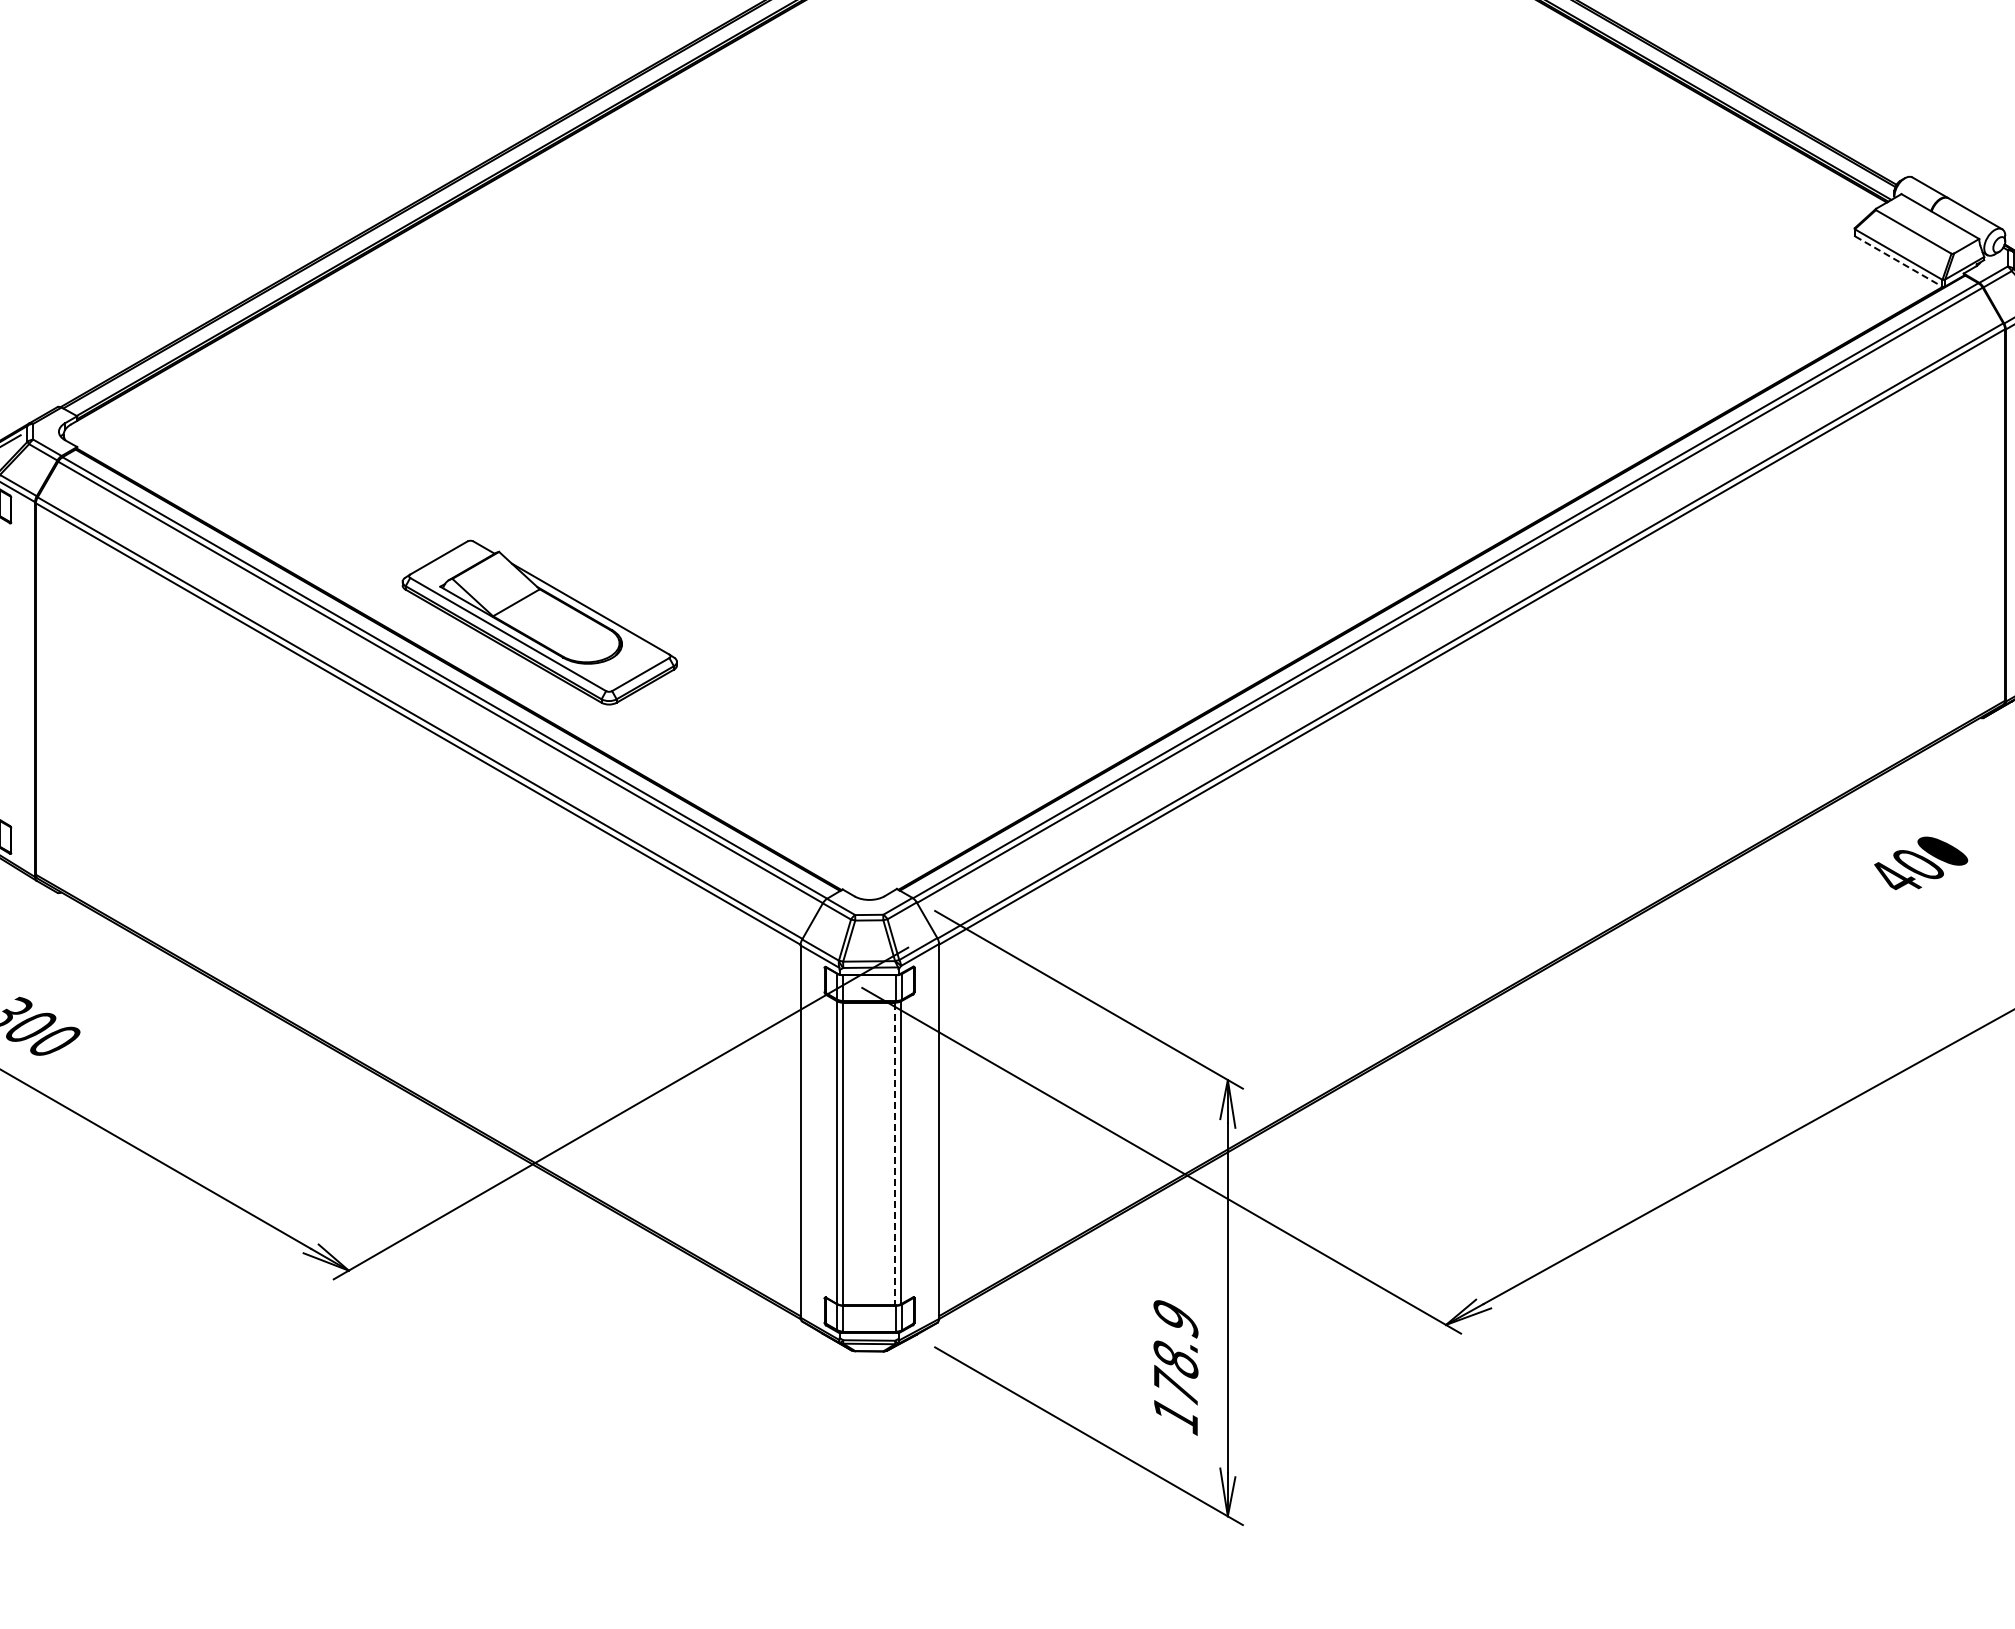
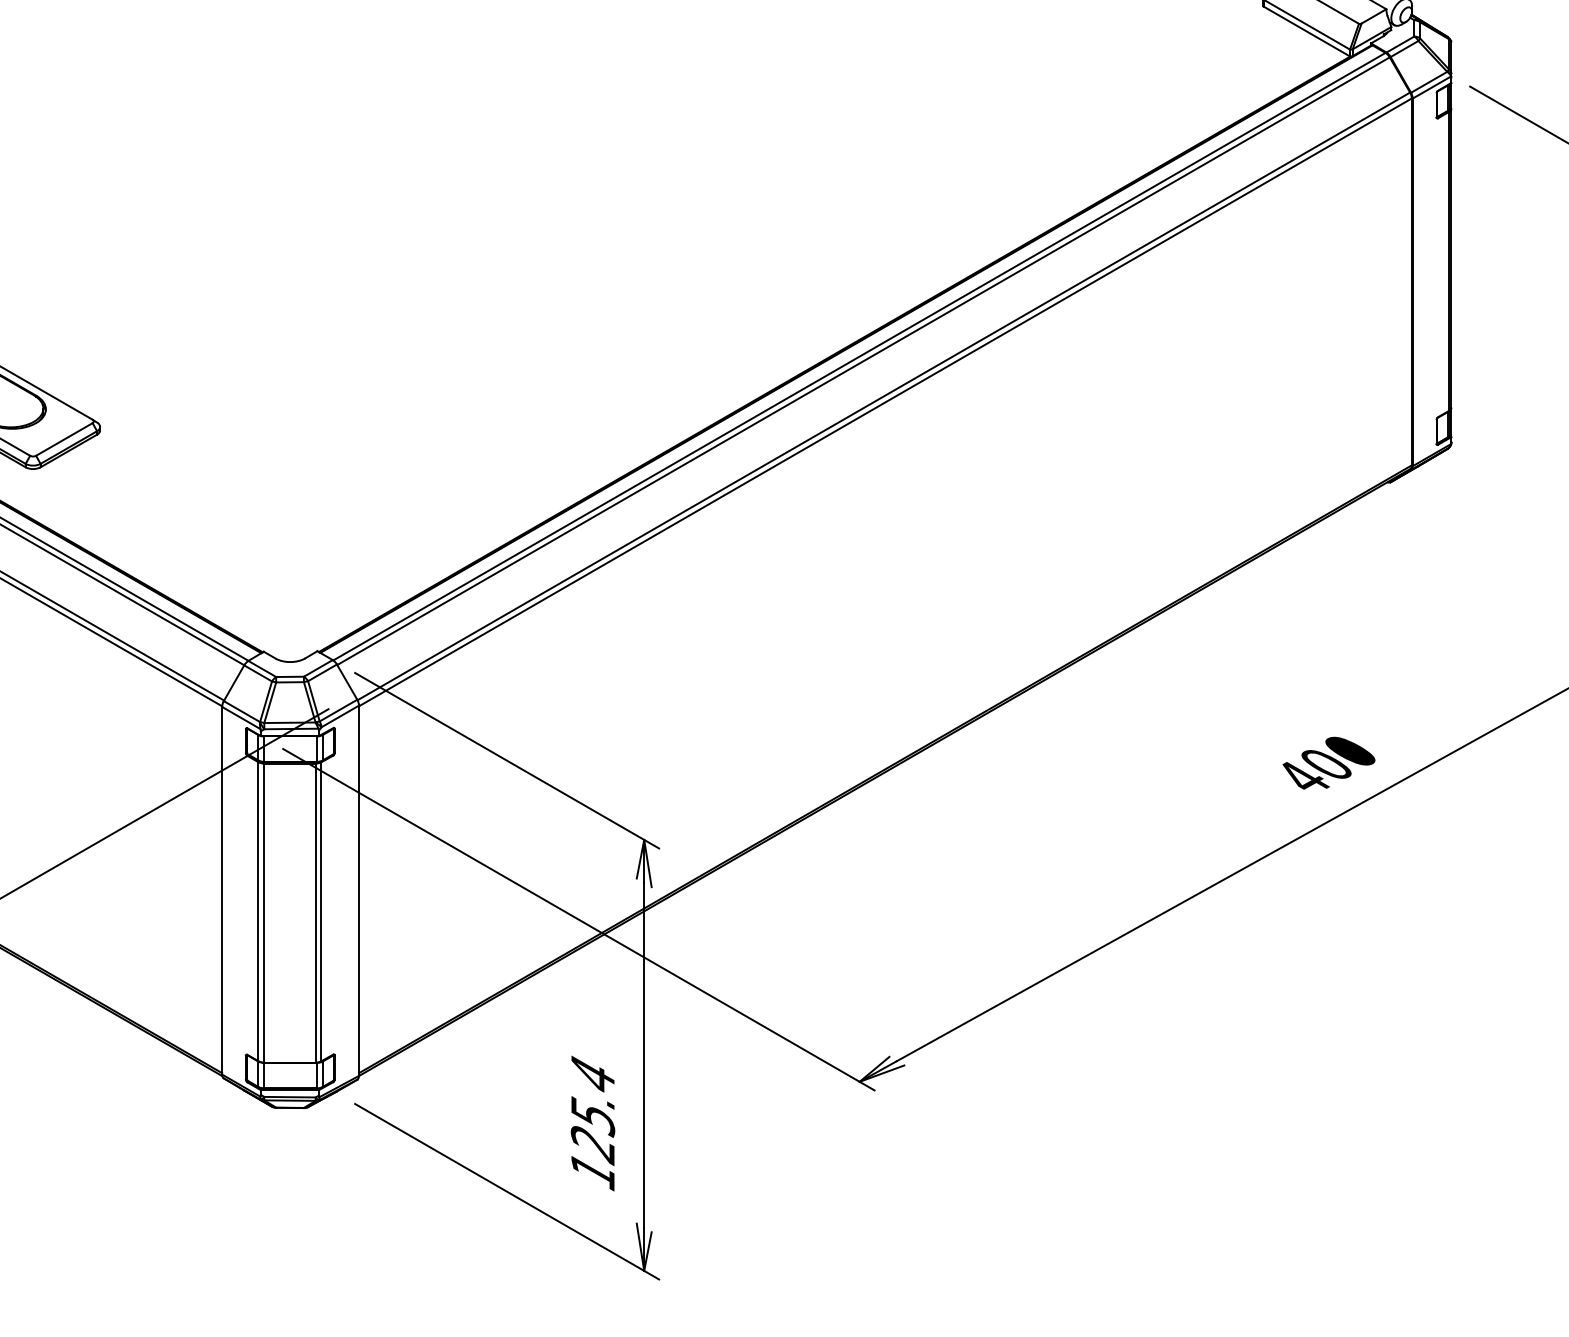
line: (1899, 261) -> (1307, 31), dashed -> solid
text: (1921, 863) -> (1329, 763), moved
line: (895, 1154) -> (315, 913), dashed -> solid
text: (1175, 1354) -> (592, 1111), 178.9 -> 125.4

